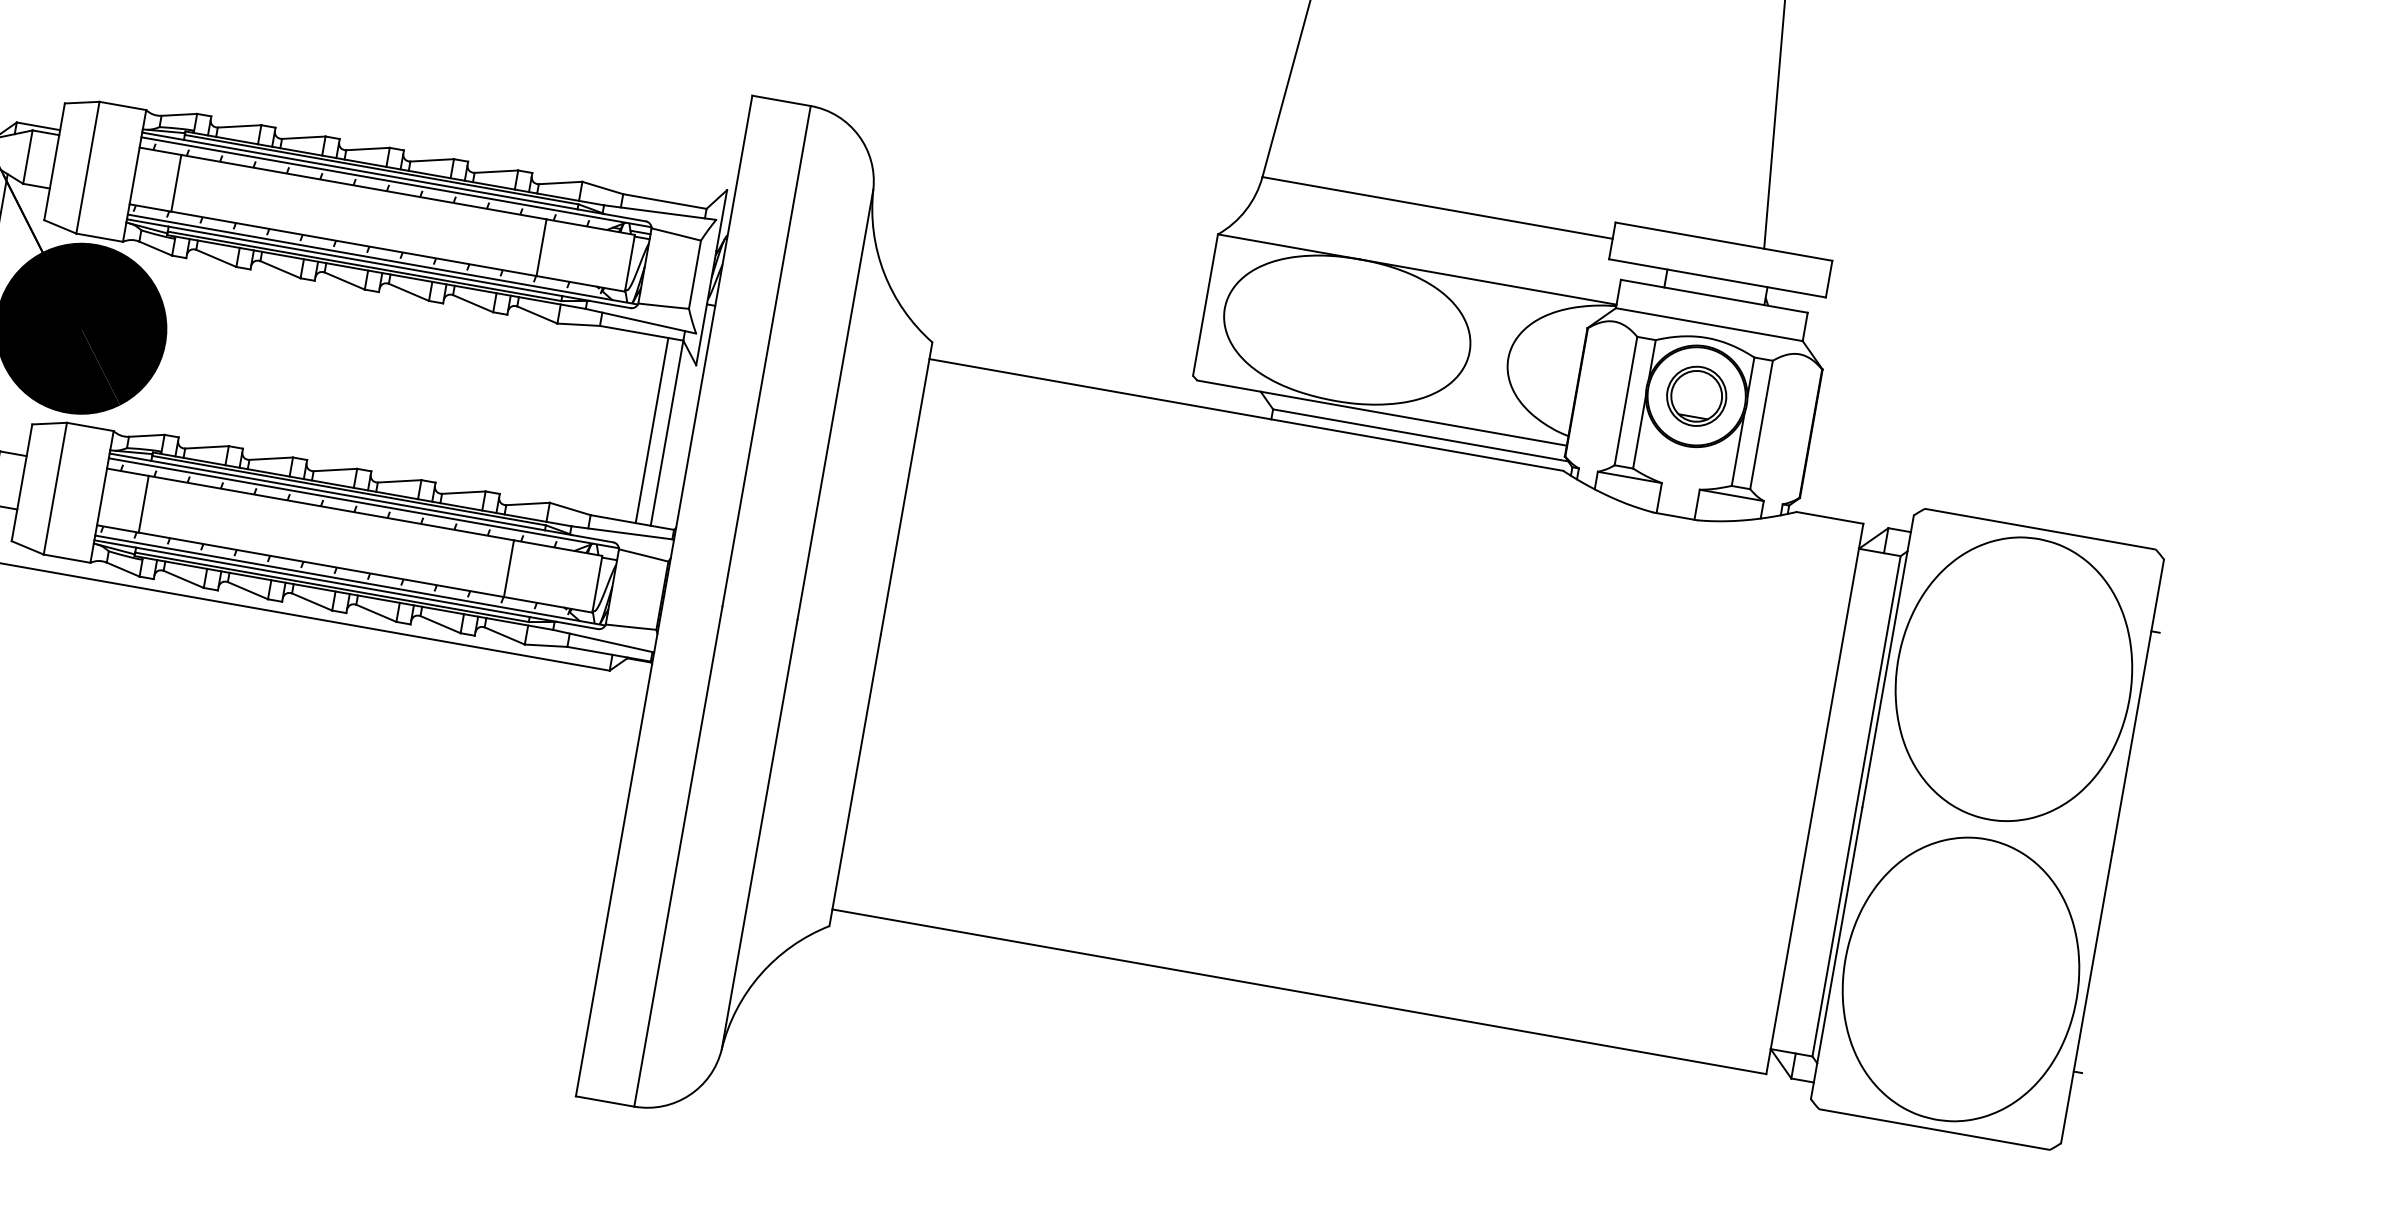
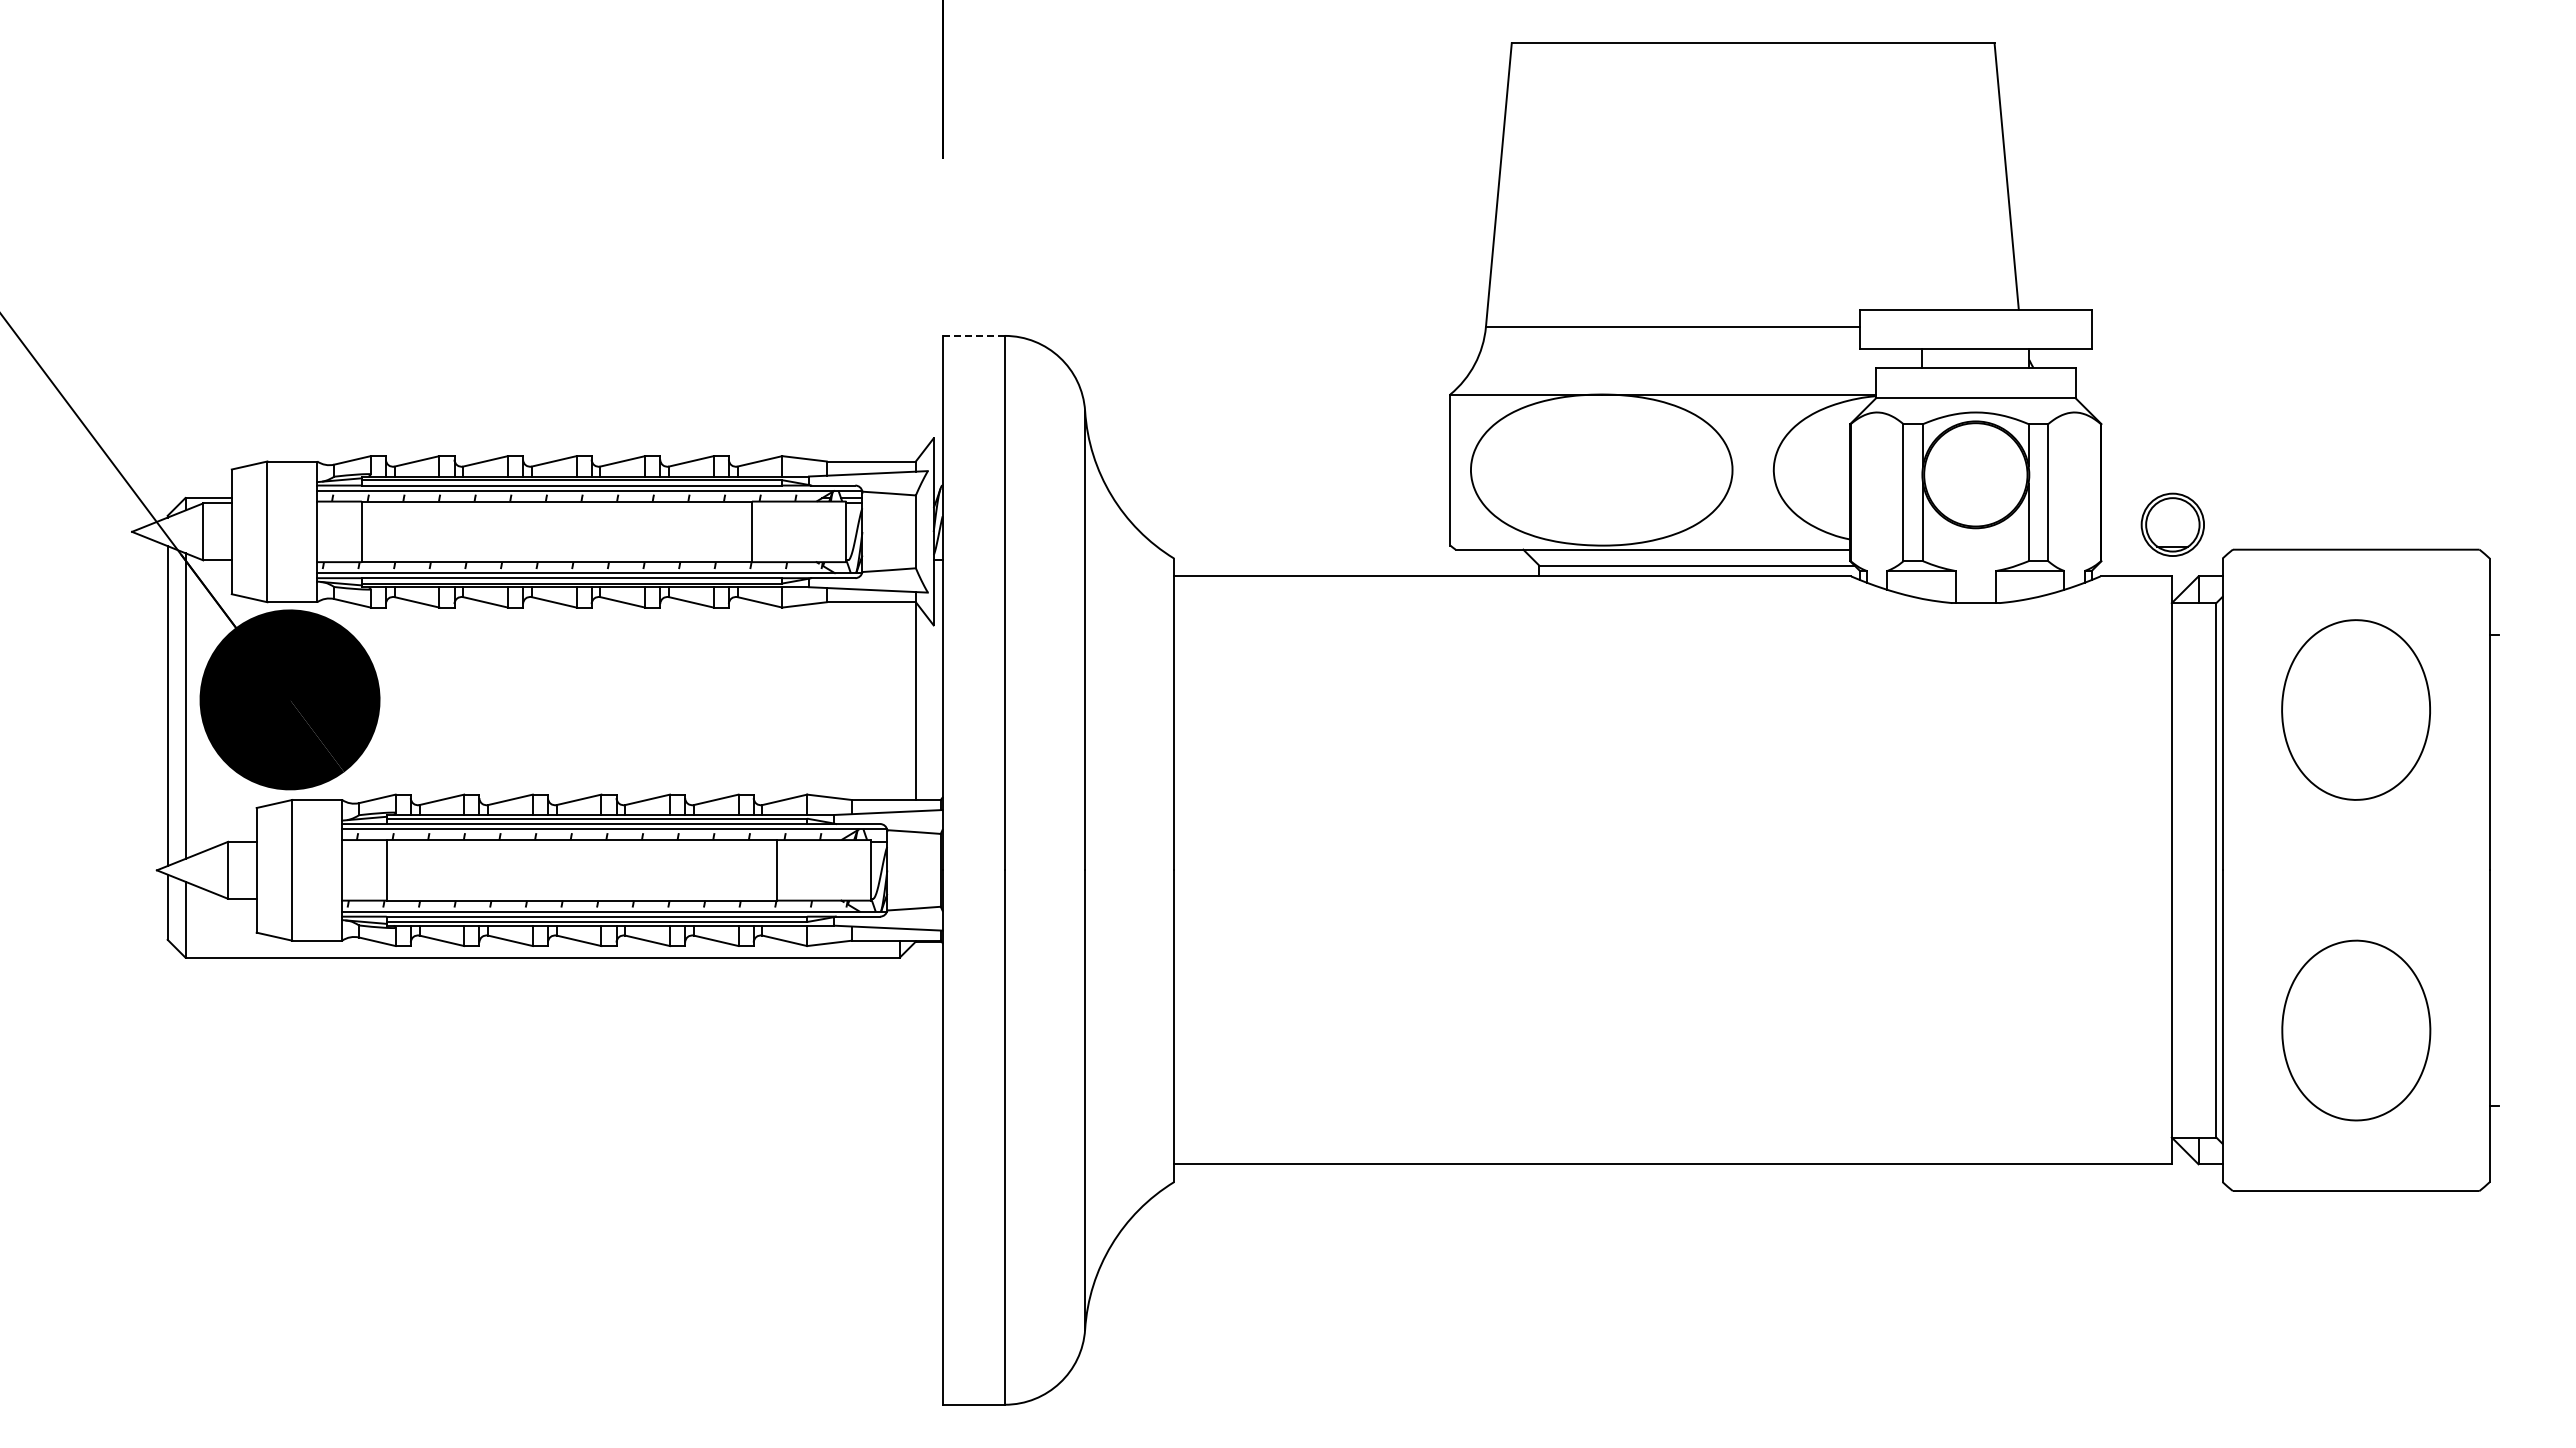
line: (781, 100) -> (973, 335), solid -> dashed
part: (1696, 395) -> (2172, 524), moved
line: (651, 429) -> (899, 700), removed
part: (2013, 678) -> (2355, 709), size x0.6
part: (1961, 979) -> (2356, 1030), size x0.6

